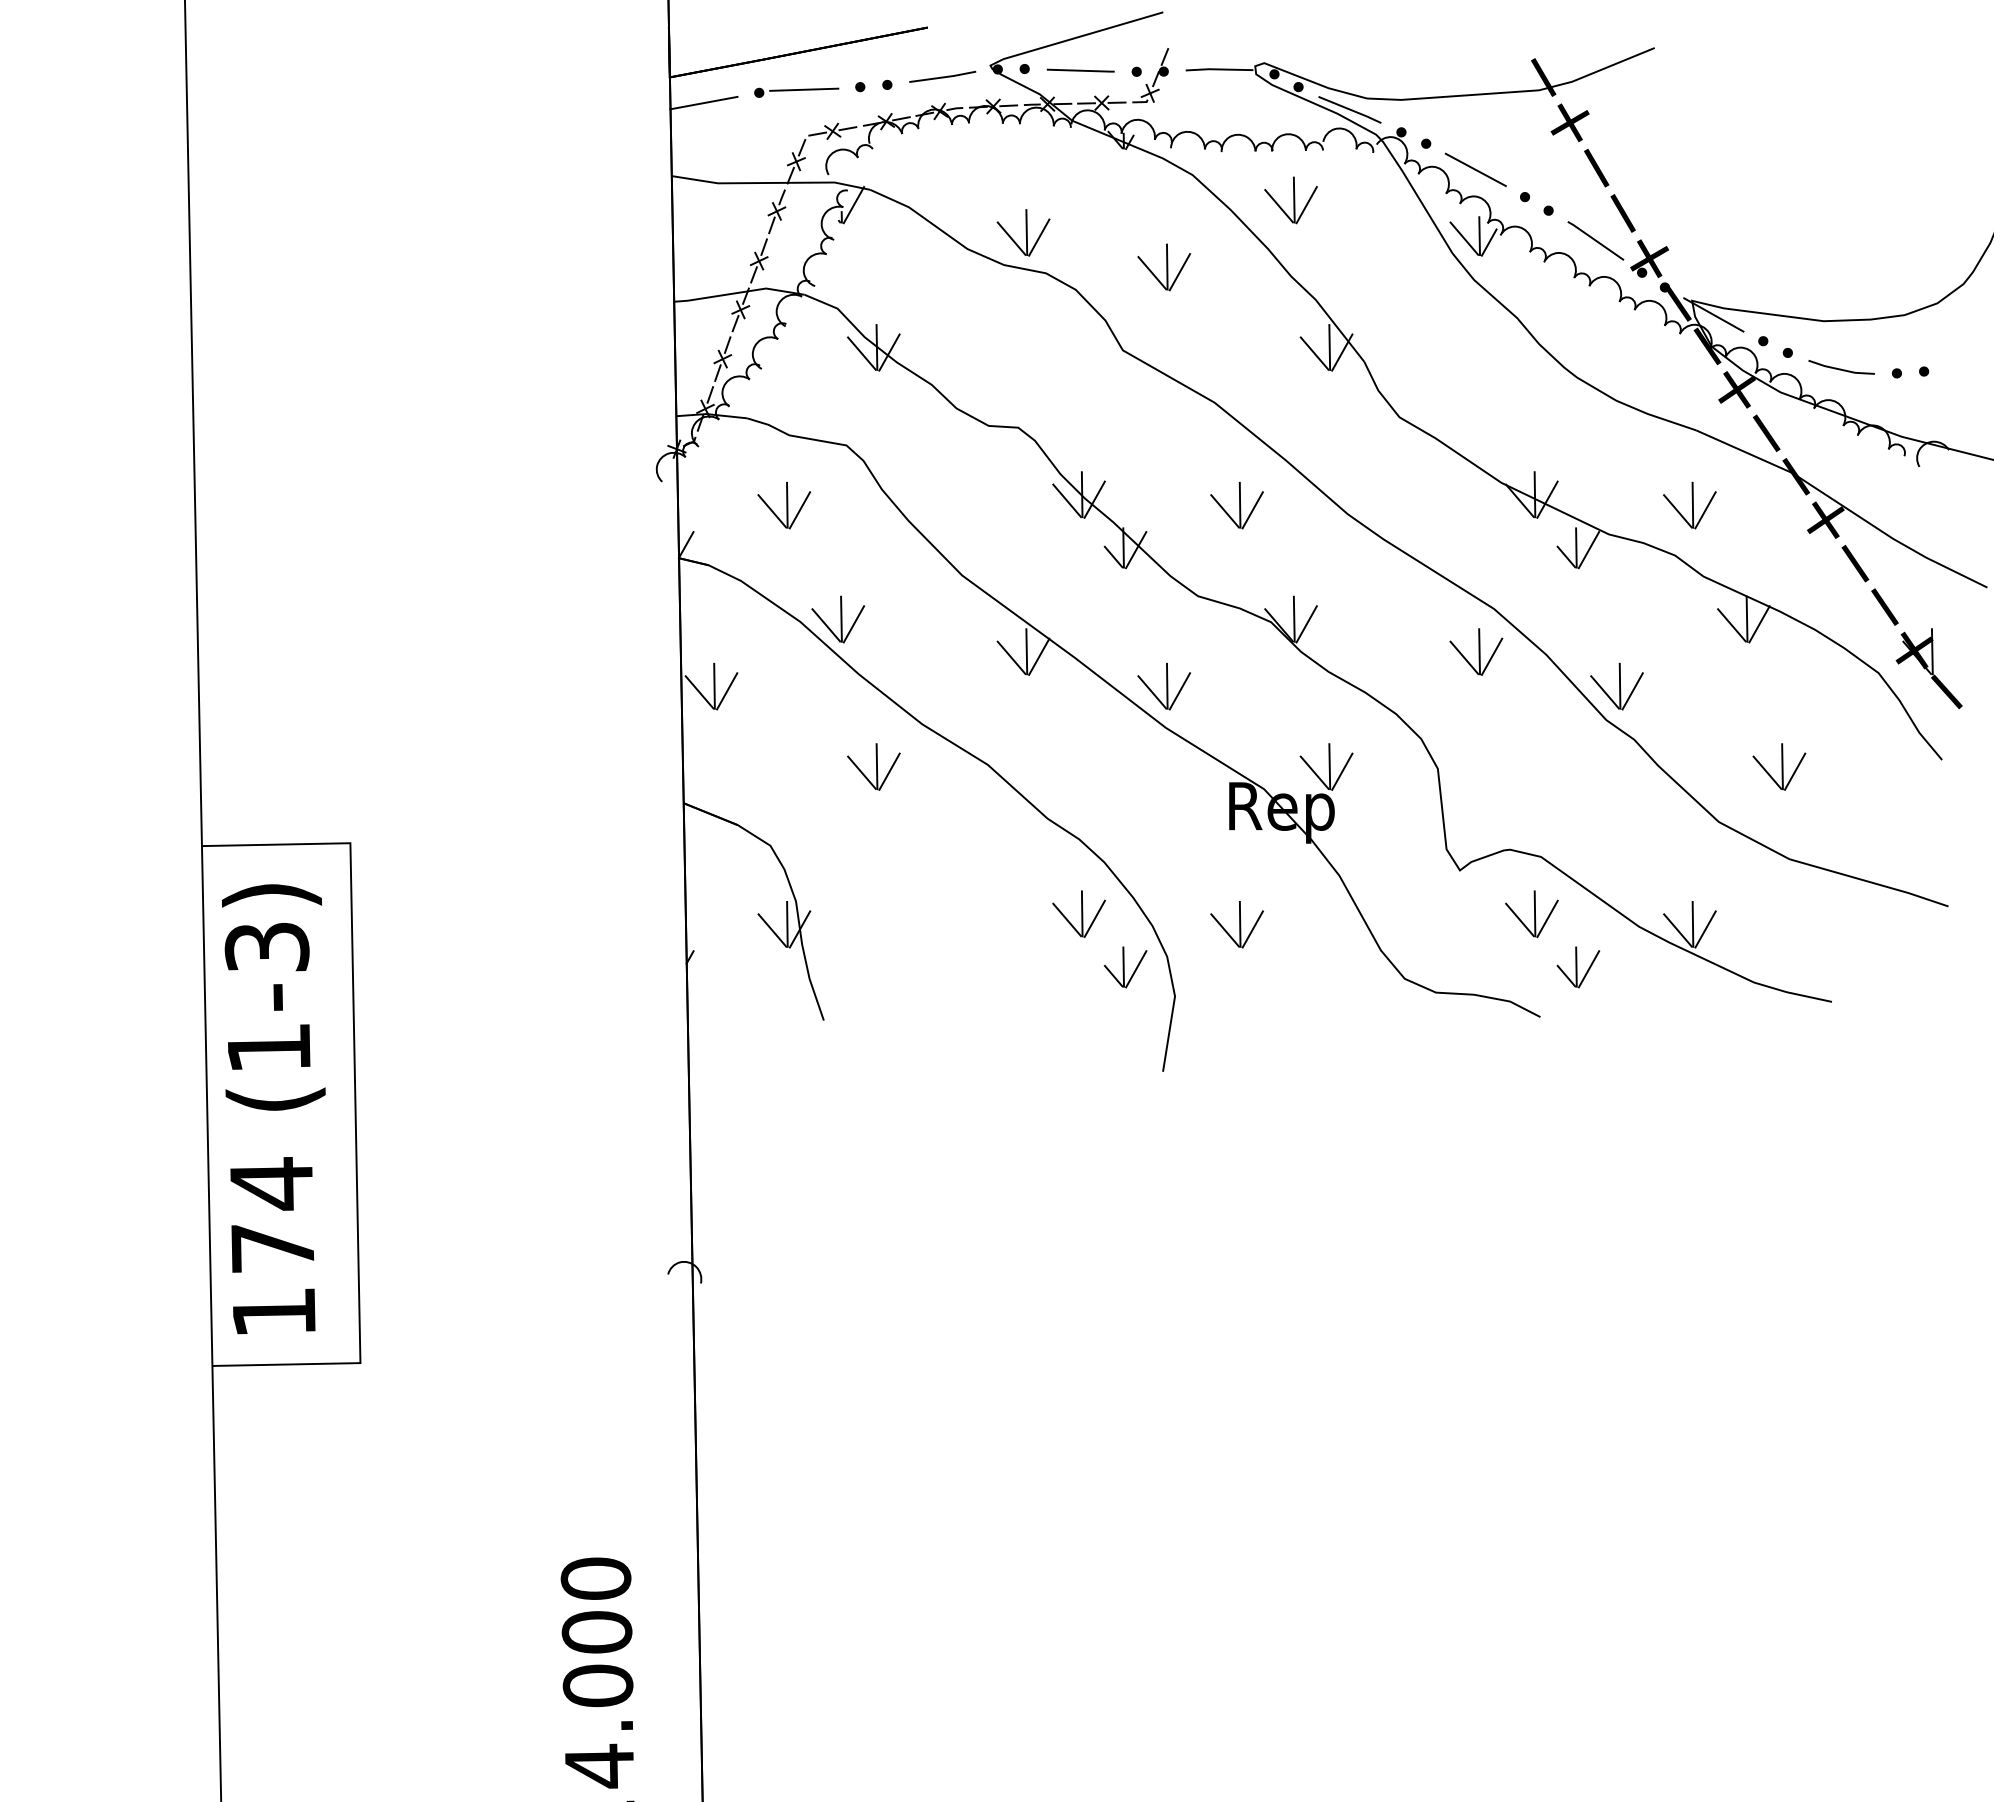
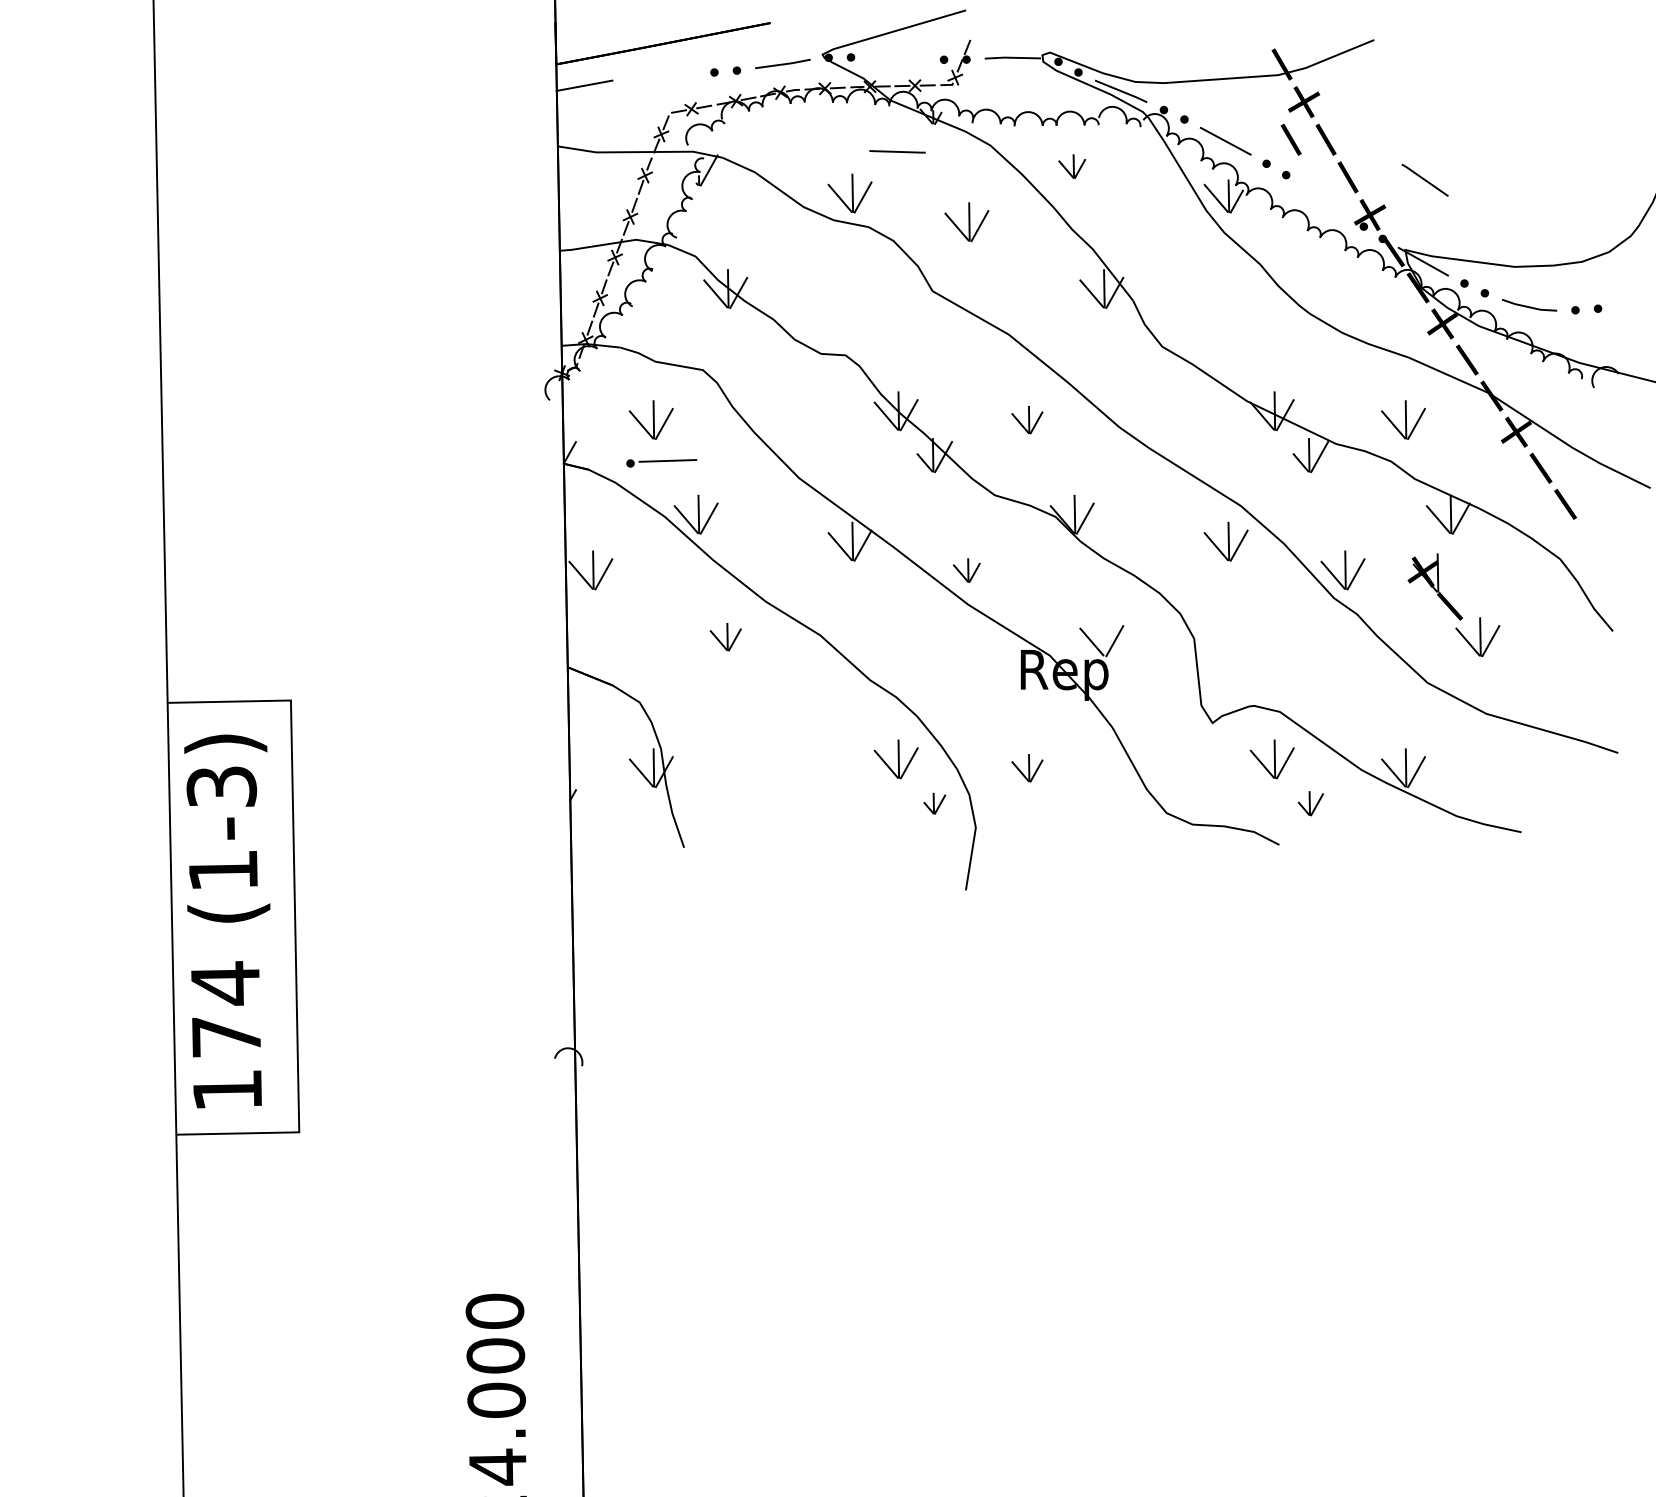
line: (1080, 70) -> (897, 151), moved
part: (796, 92) -> (661, 463), moved
part: (1554, 167) -> (1291, 139), added
part: (1290, 200) -> (1071, 166), size x0.6
line: (1595, 240) -> (1424, 179), moved
part: (1236, 505) -> (1026, 419), size x0.7
part: (1928, 668) -> (1434, 586), moved
part: (1163, 686) -> (966, 570), size x0.6
part: (873, 766) -> (725, 636), size x0.7
line: (1329, 766) -> (1104, 636), removed
part: (1236, 924) -> (1026, 768), size x0.7
part: (1125, 967) -> (934, 803), size x0.6
part: (1578, 967) -> (1310, 803), size x0.7

